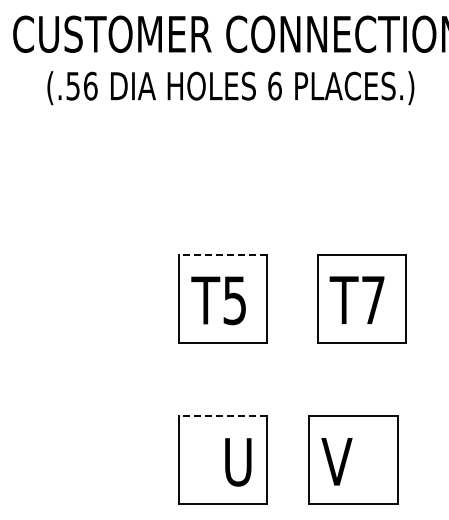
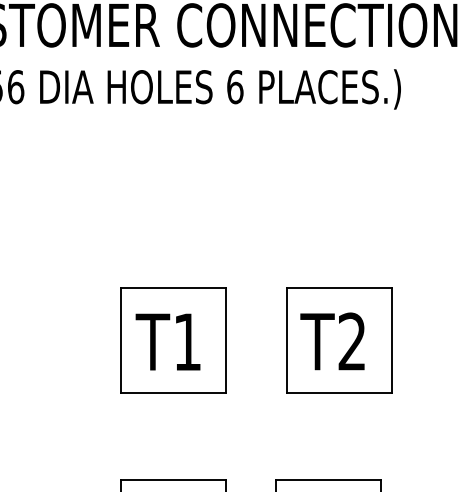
line: (222, 254) -> (172, 287), dashed -> solid
text: (373, 299) -> (352, 340), T7 -> T2
text: (234, 300) -> (187, 342), T5 -> T1
line: (222, 416) -> (172, 480), dashed -> solid

